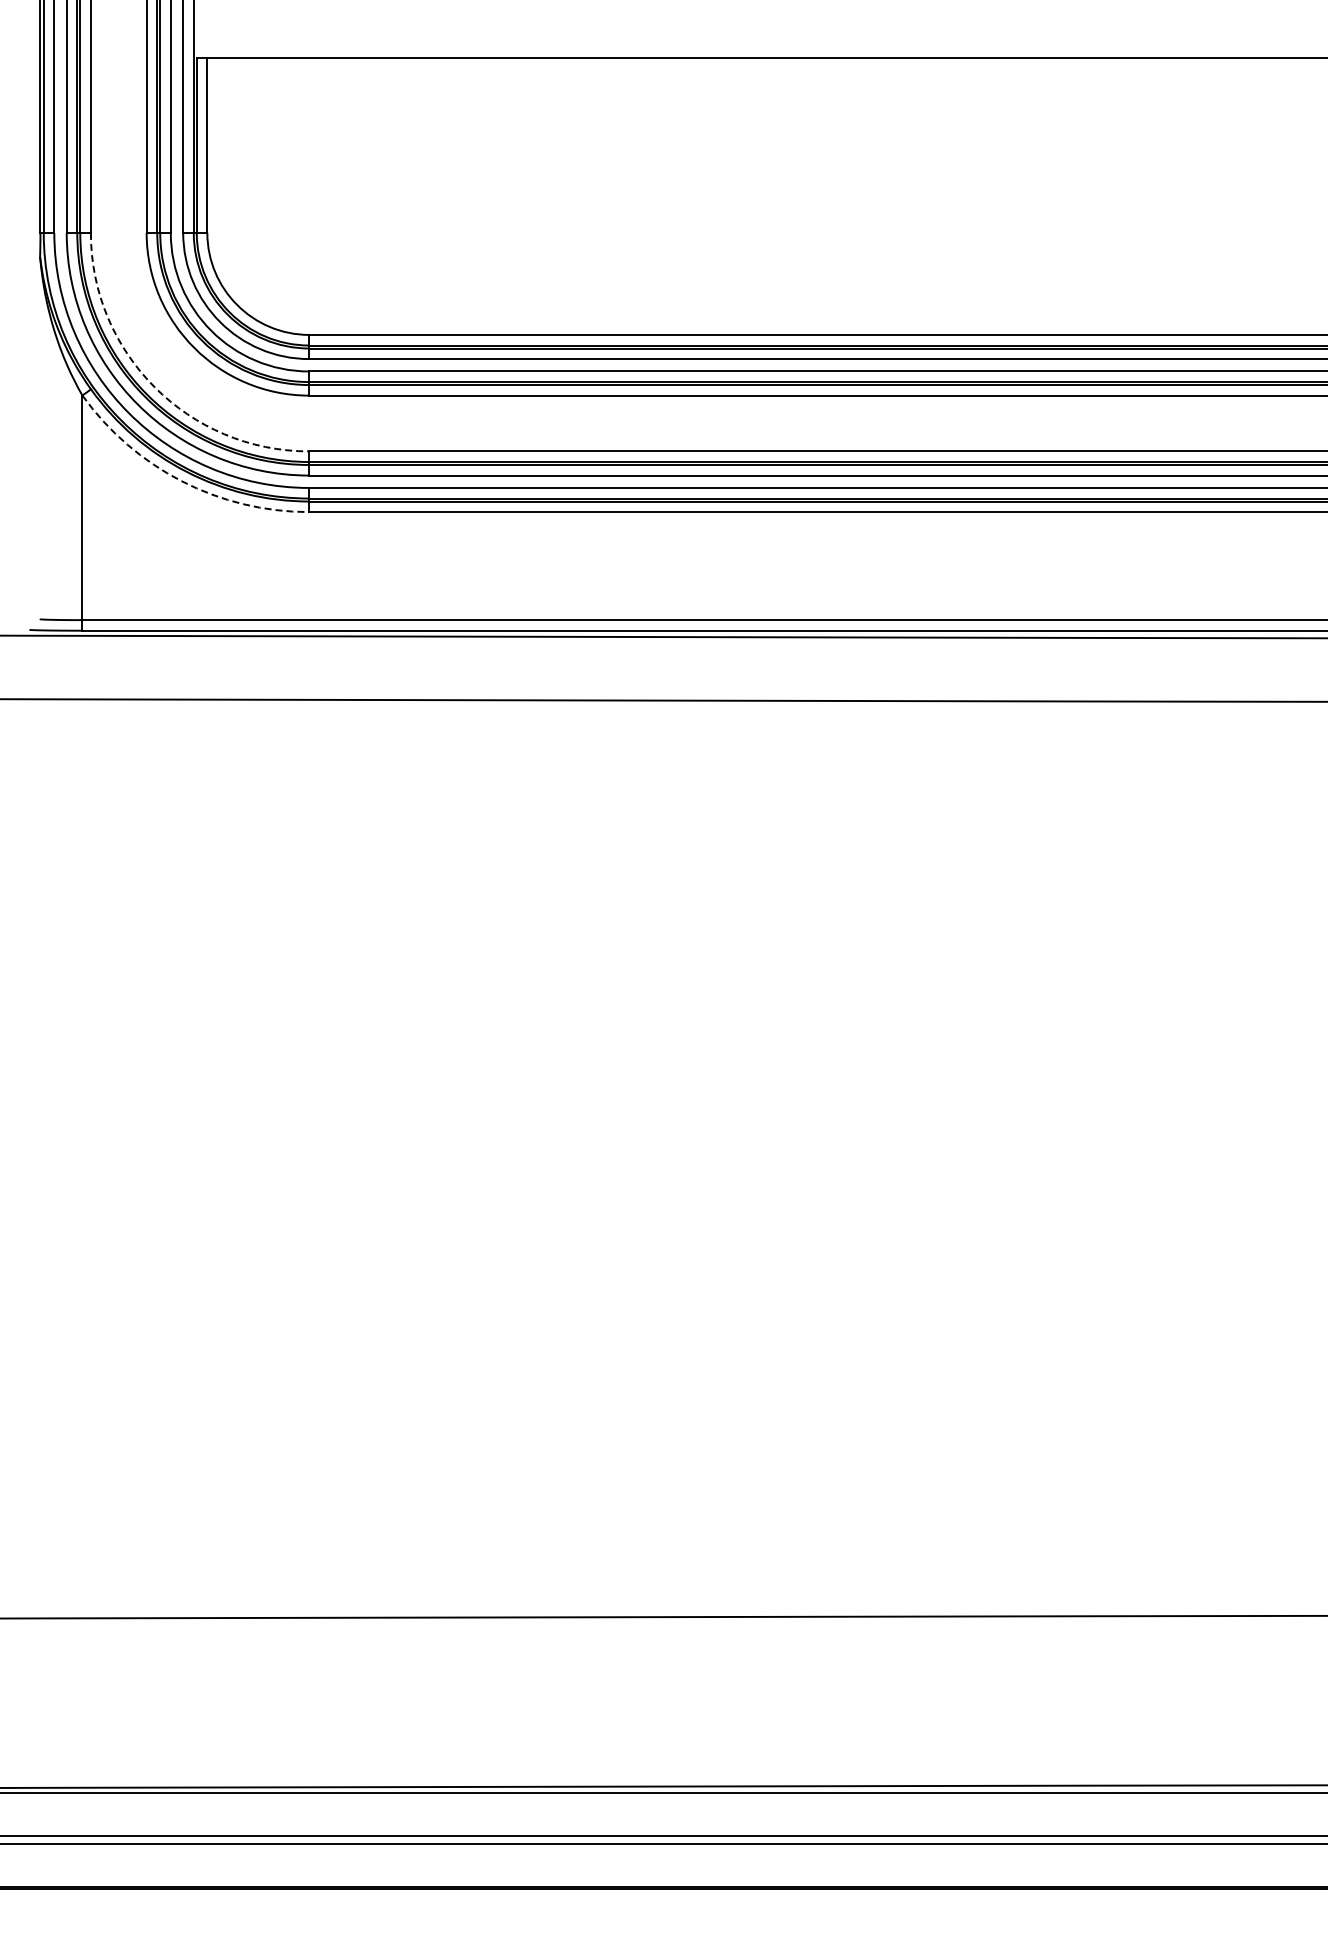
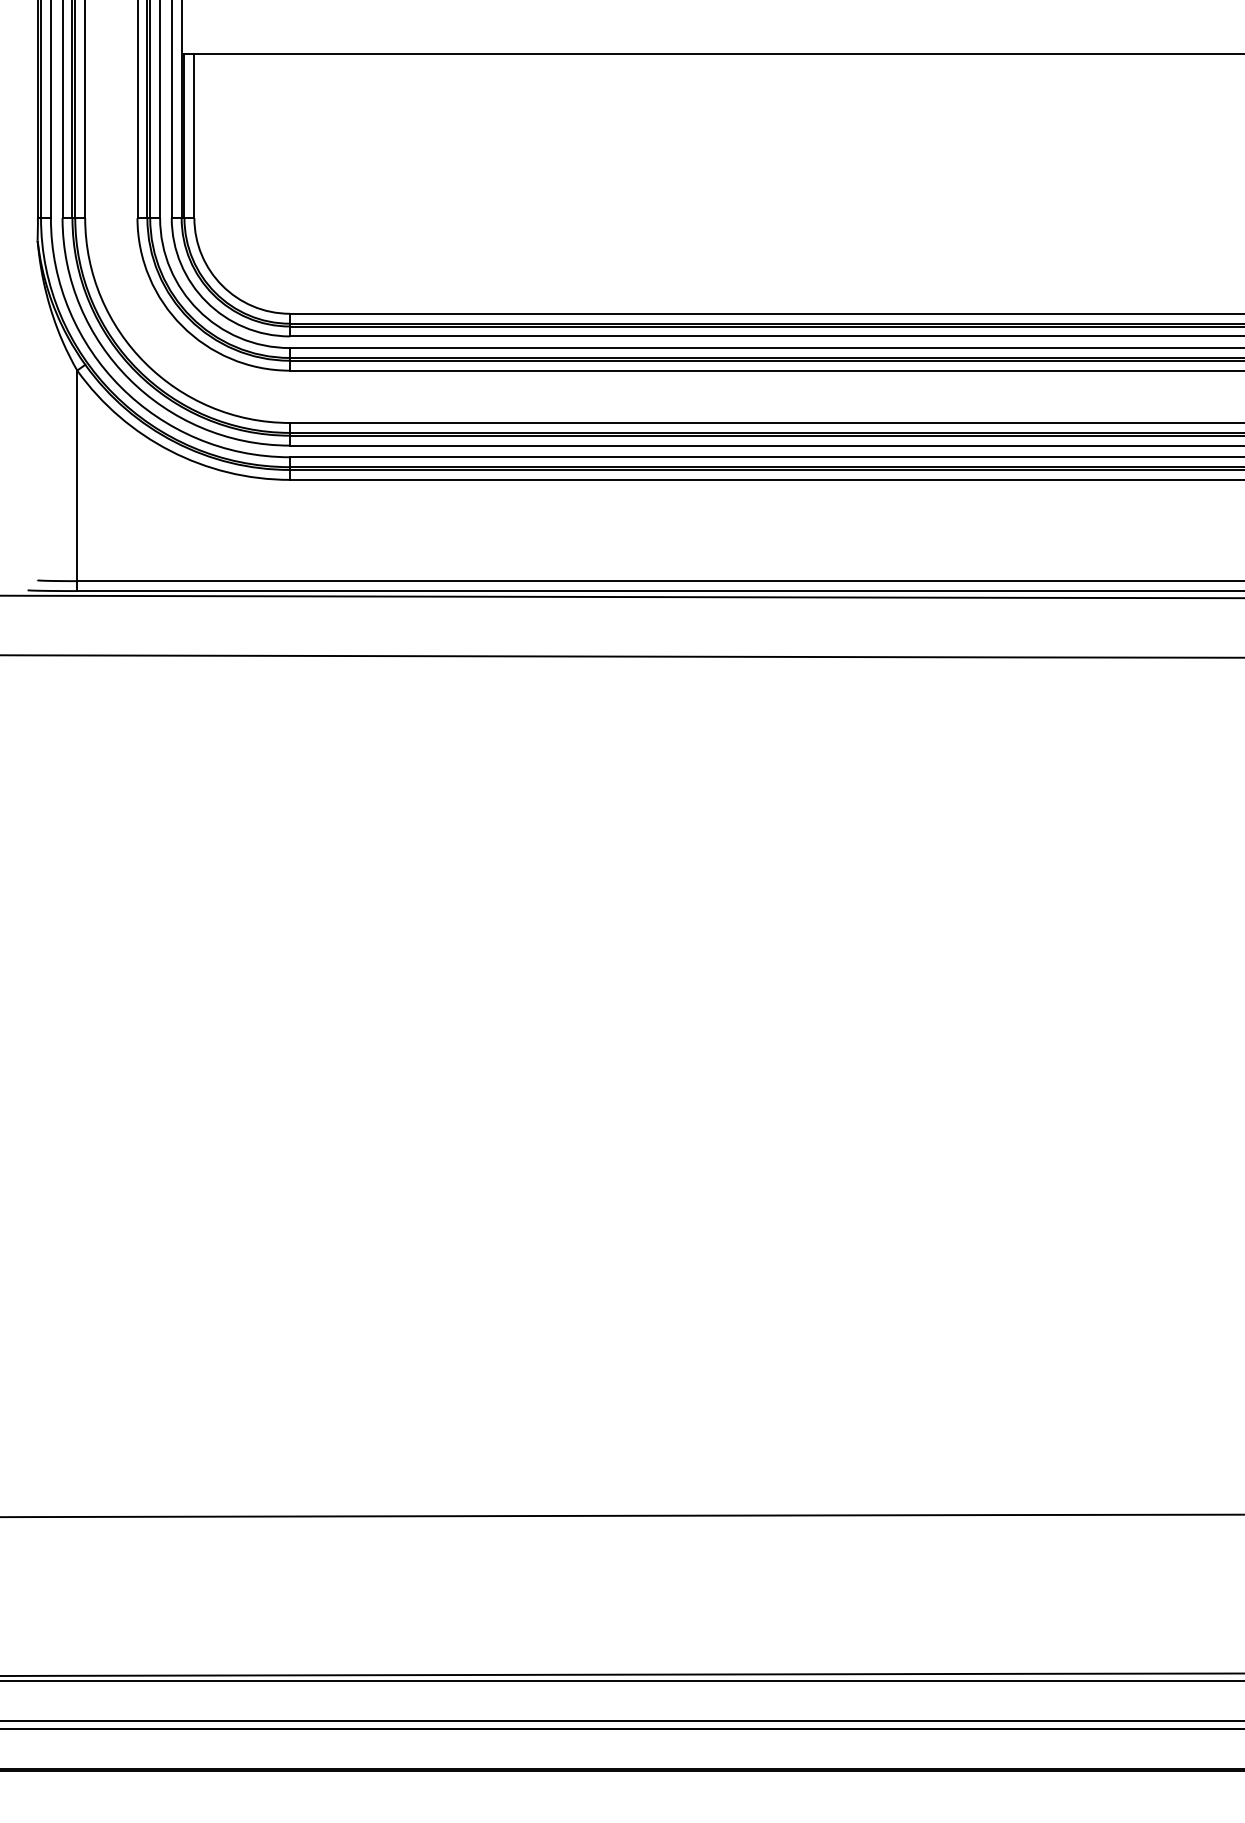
arc: (154, 387) -> (144, 363), dashed -> solid
arc: (181, 481) -> (170, 451), dashed -> solid

